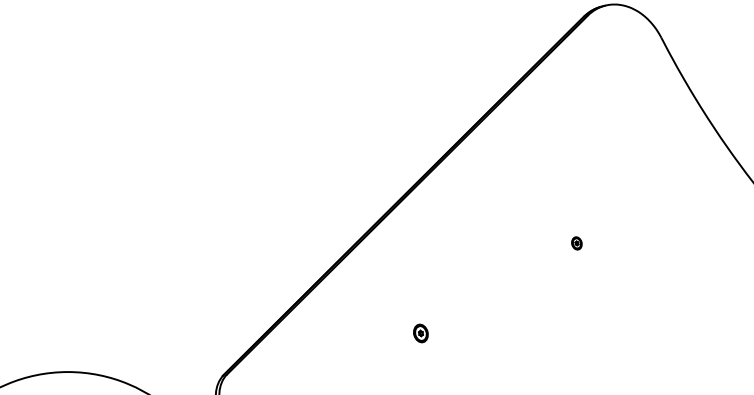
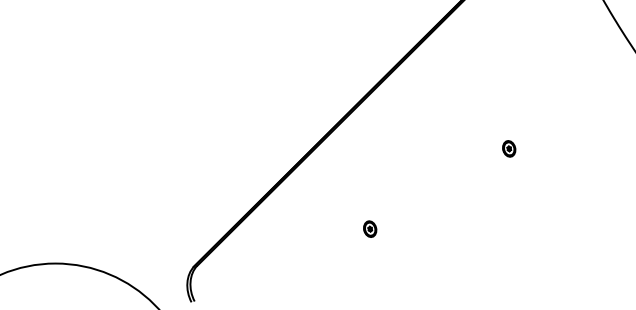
part: (576, 243) -> (508, 148), size x1.43

